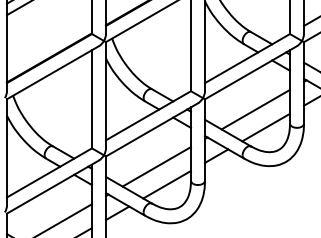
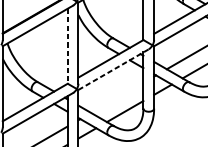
line: (92, 99) -> (68, 46), solid -> dashed
line: (152, 129) -> (114, 69), solid -> dashed
line: (156, 166) -> (117, 97), removed

